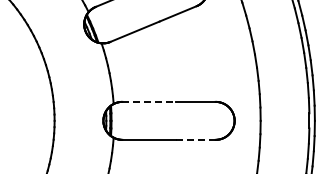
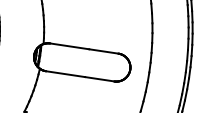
line: (149, 101) -> (70, 46), dashed -> solid
line: (195, 139) -> (99, 78), dashed -> solid

